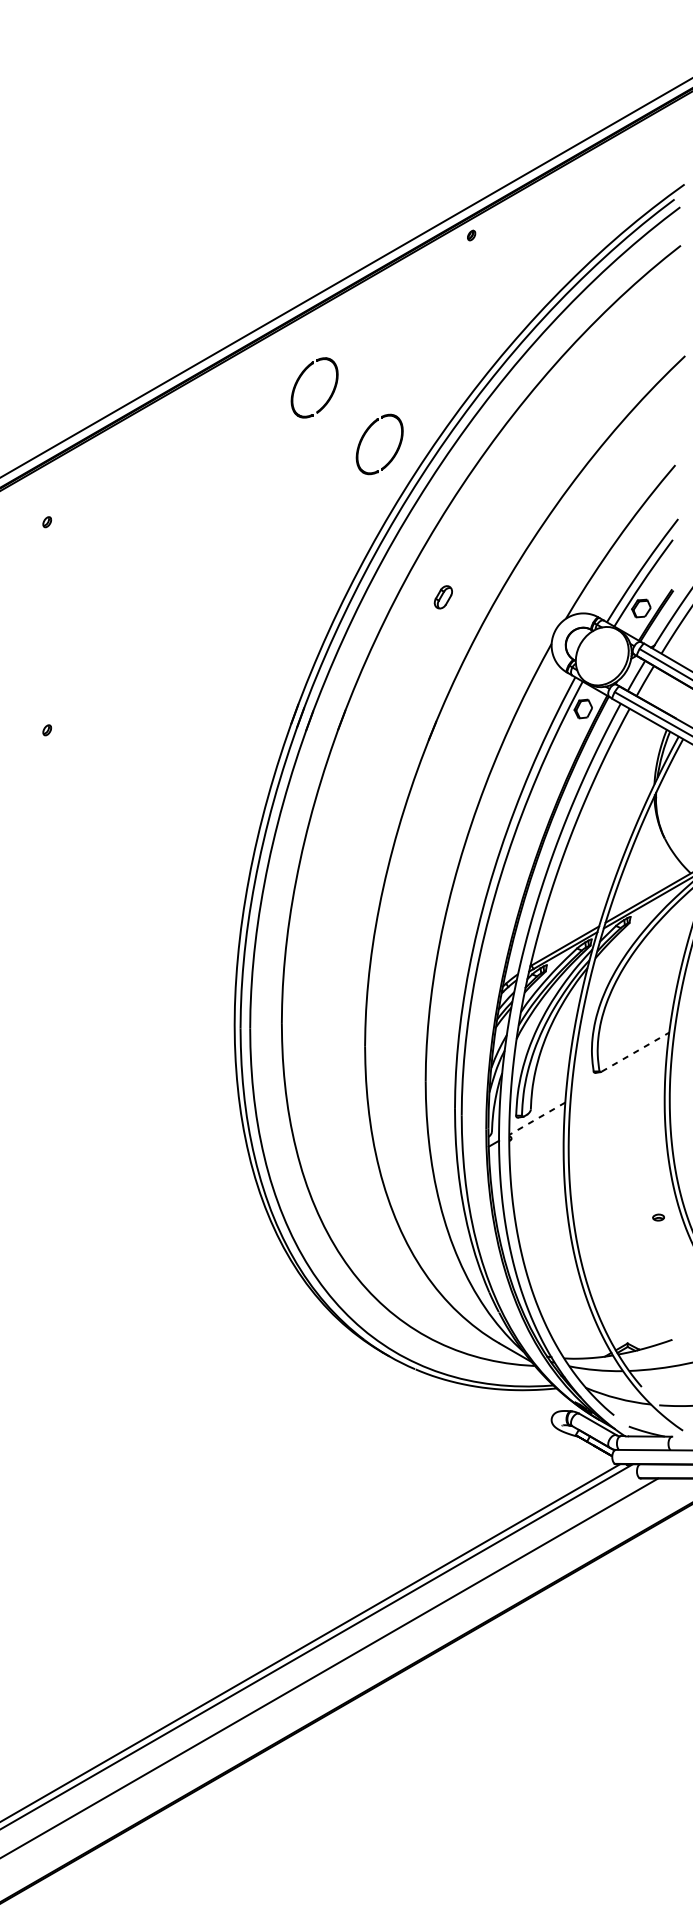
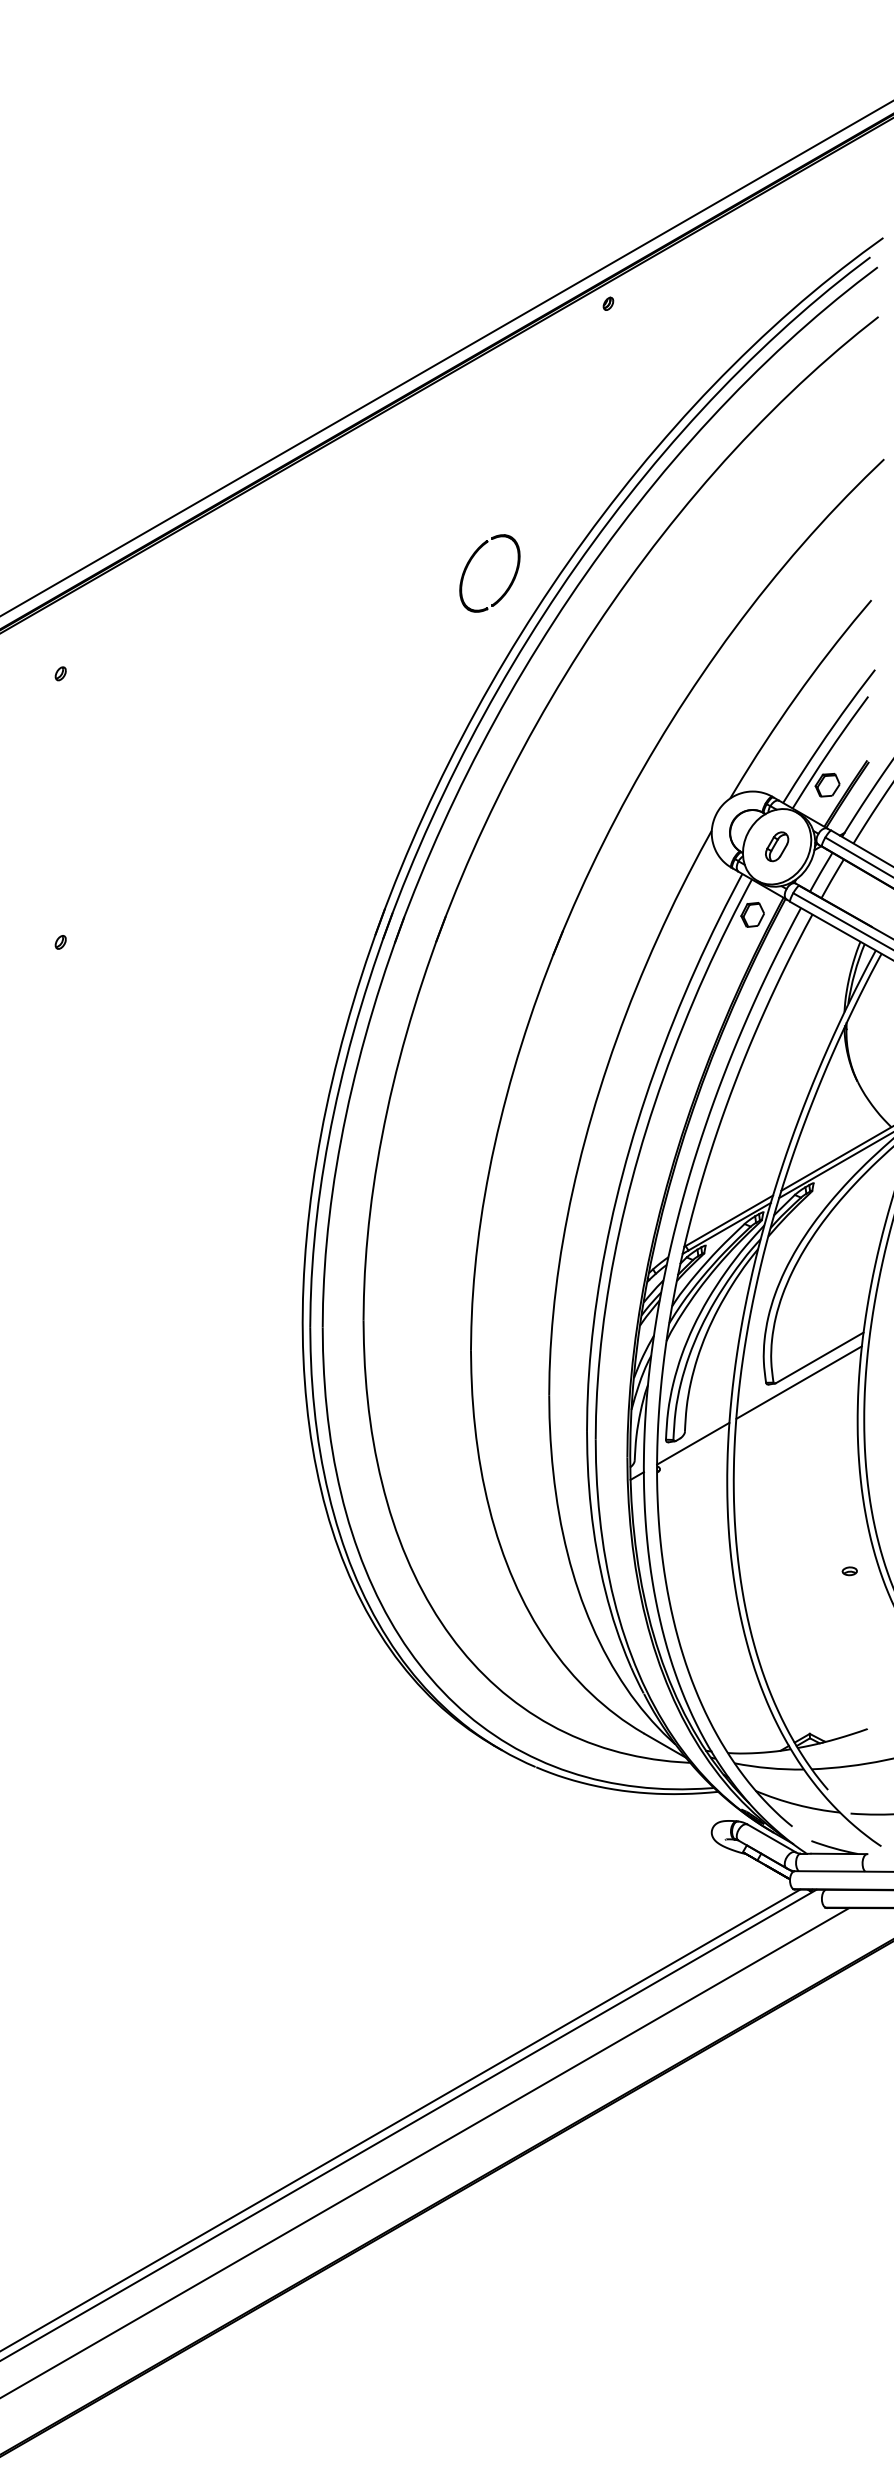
part: (298, 380) -> (385, 491), removed
part: (443, 597) -> (777, 846), moved
line: (635, 1051) -> (820, 1357), dashed -> solid
line: (618, 1071) -> (798, 1382), added
line: (537, 1118) -> (693, 1443), dashed -> solid

